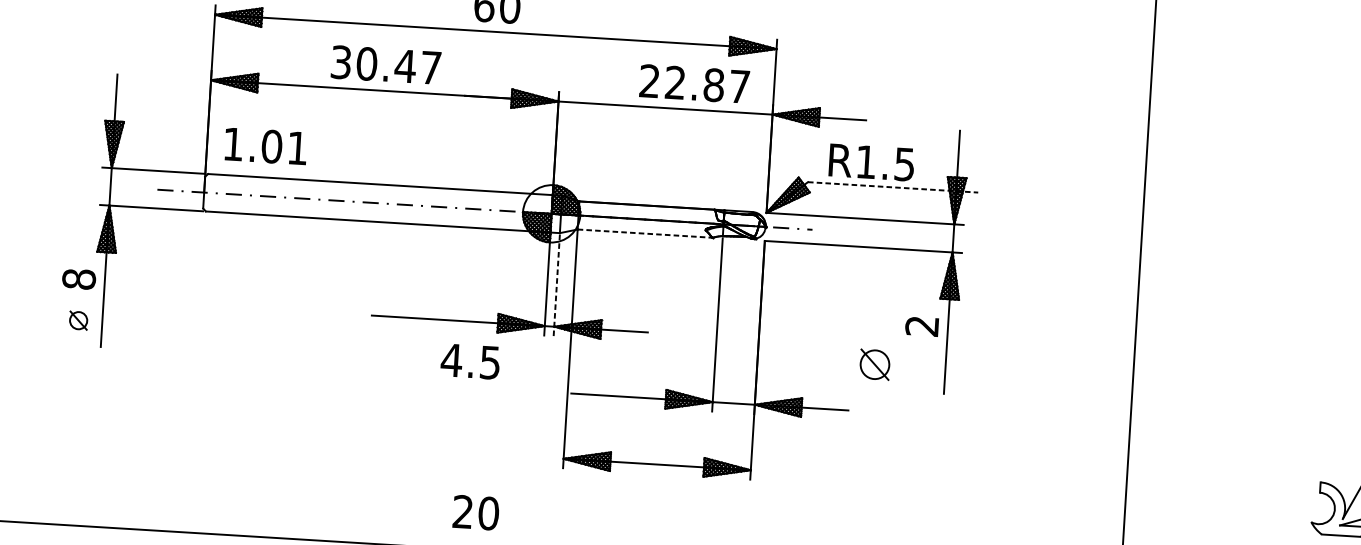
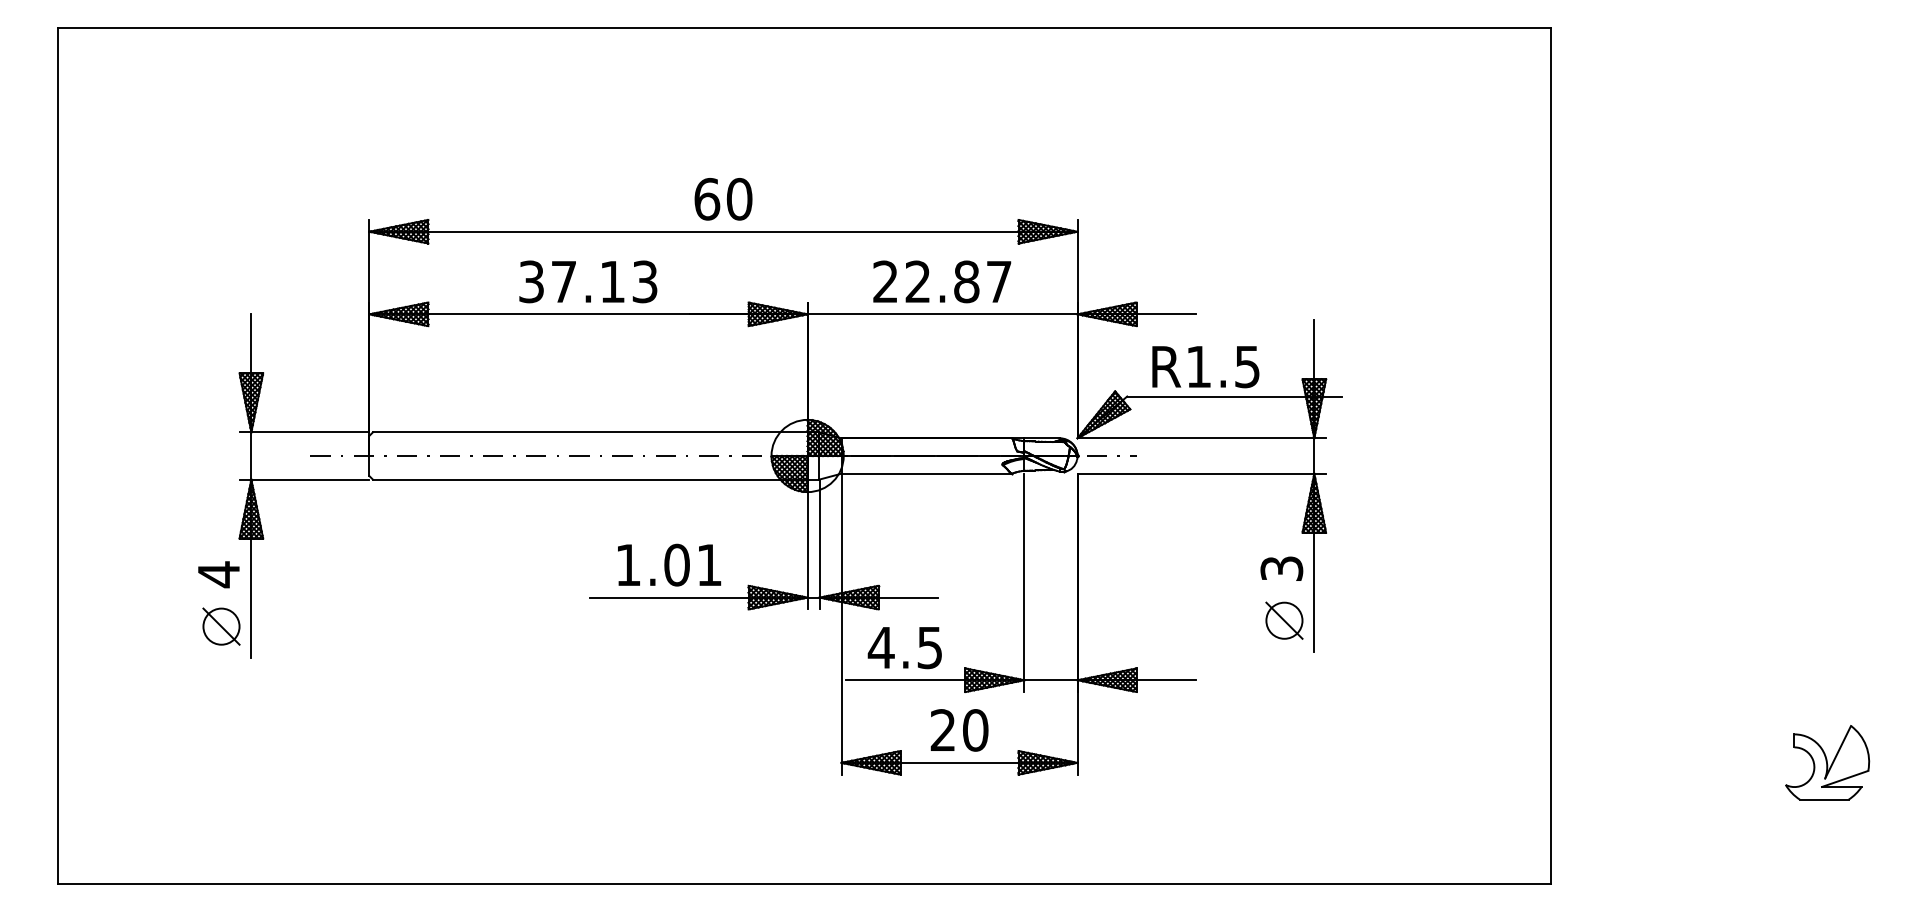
text: (399, 65) -> (604, 281), 30.47 -> 37.13
text: (694, 83) -> (942, 281), moved
text: (266, 145) -> (669, 564), moved
line: (893, 187) -> (1235, 396), dashed -> solid
line: (645, 233) -> (927, 473), dashed -> solid
text: (78, 279) -> (218, 574), 8 -> 4
line: (556, 284) -> (819, 544), dashed -> solid
part: (78, 320) -> (221, 626), size x1.67
text: (921, 326) -> (1281, 568), 2 -> 3
text: (470, 362) -> (904, 648), moved
part: (875, 364) -> (1284, 620), moved
text: (475, 512) -> (959, 730), moved

